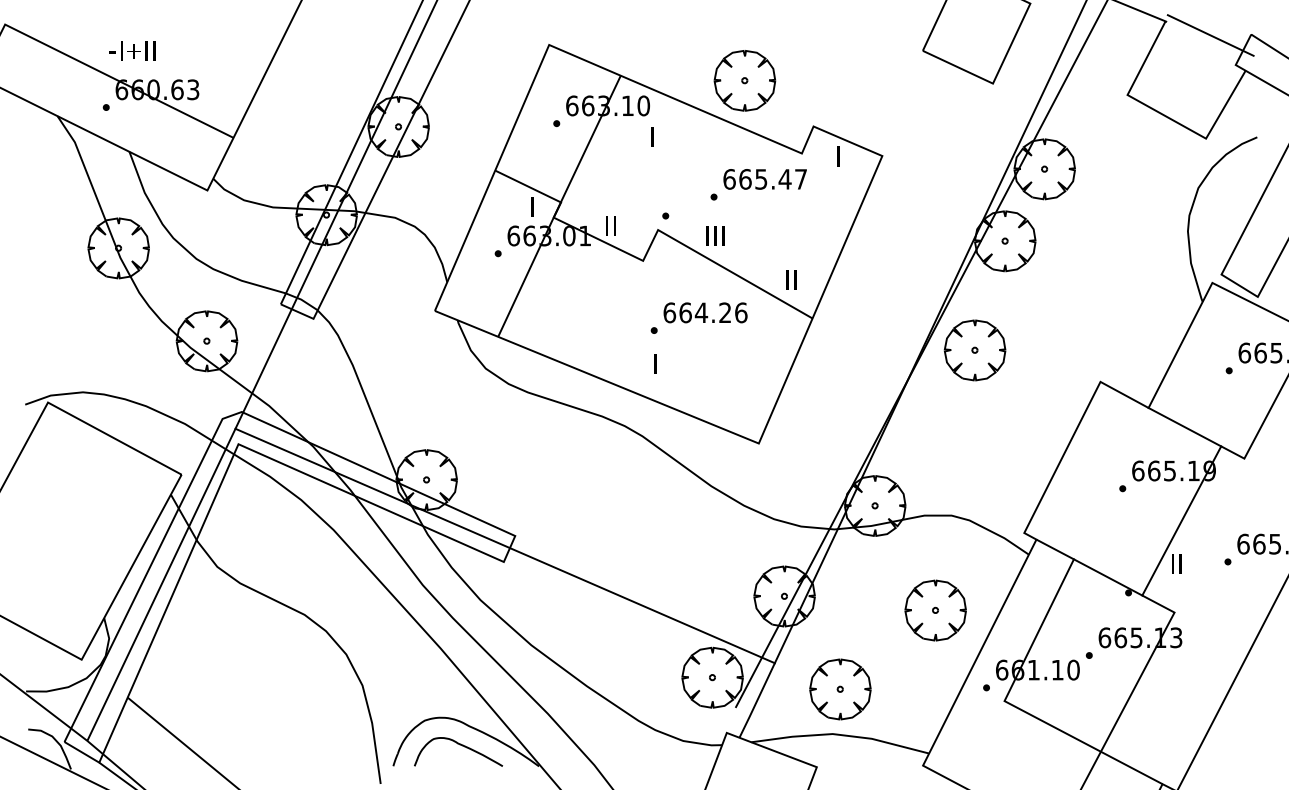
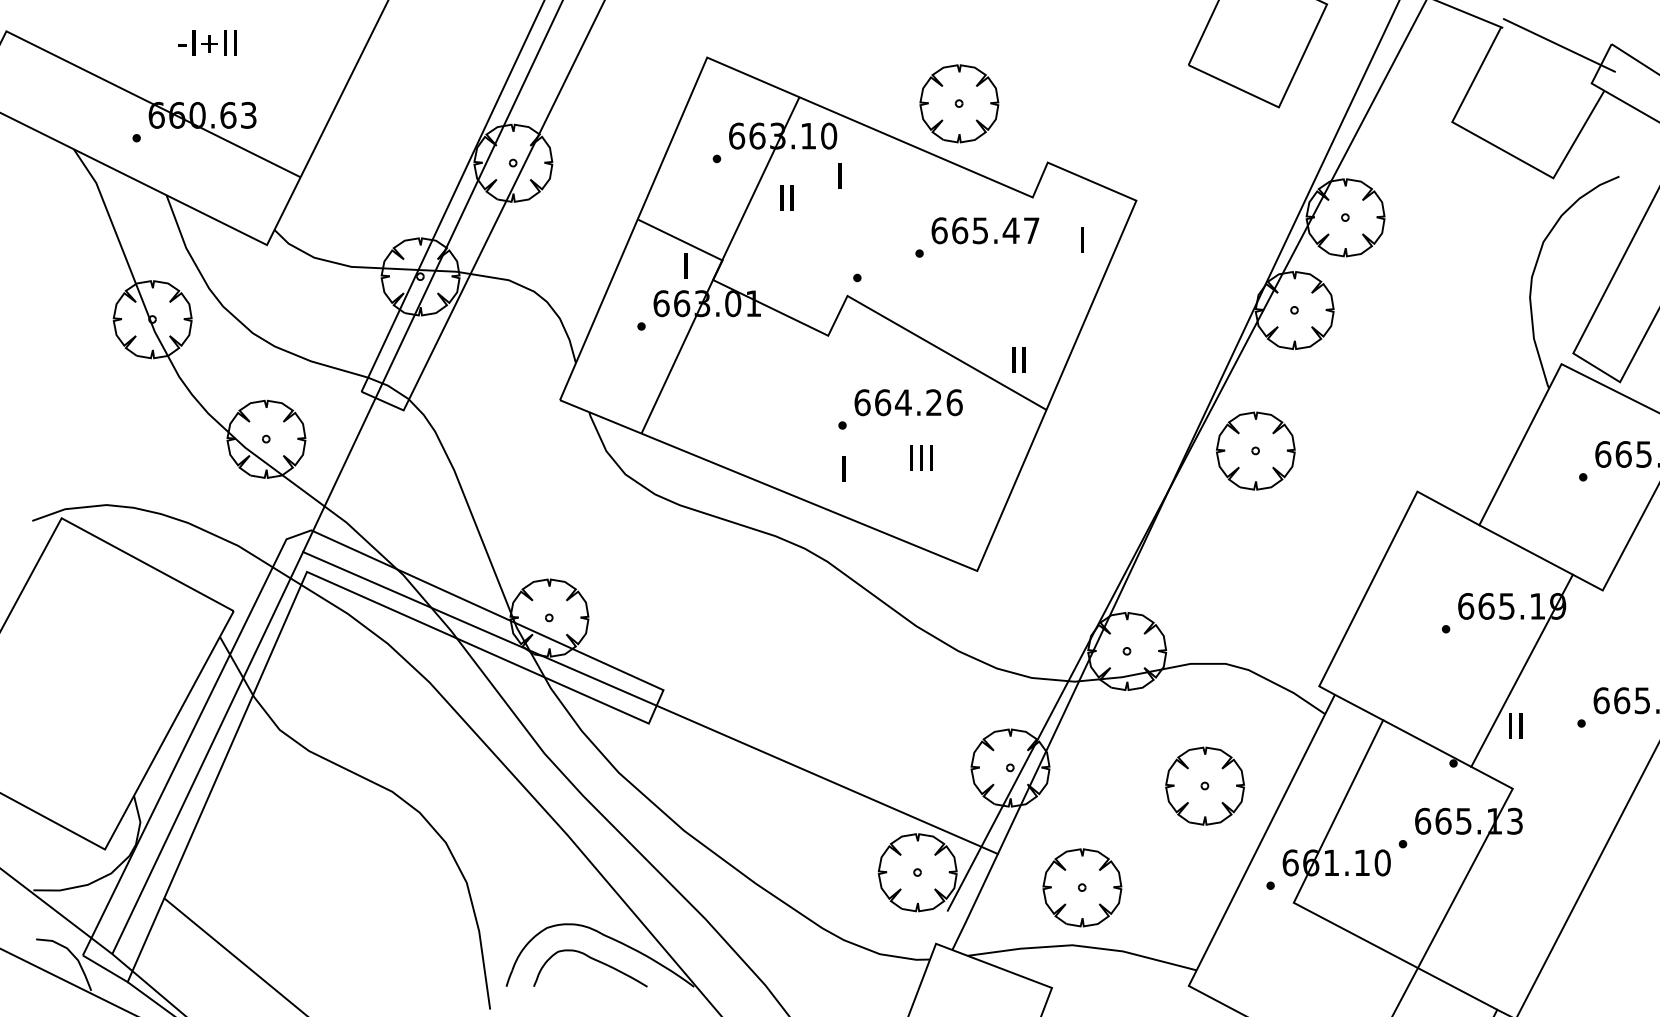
text: (132, 50) -> (207, 42), moved
text: (838, 155) -> (1082, 239), moved
text: (610, 225) -> (786, 197), moved
text: (715, 235) -> (921, 457), moved

